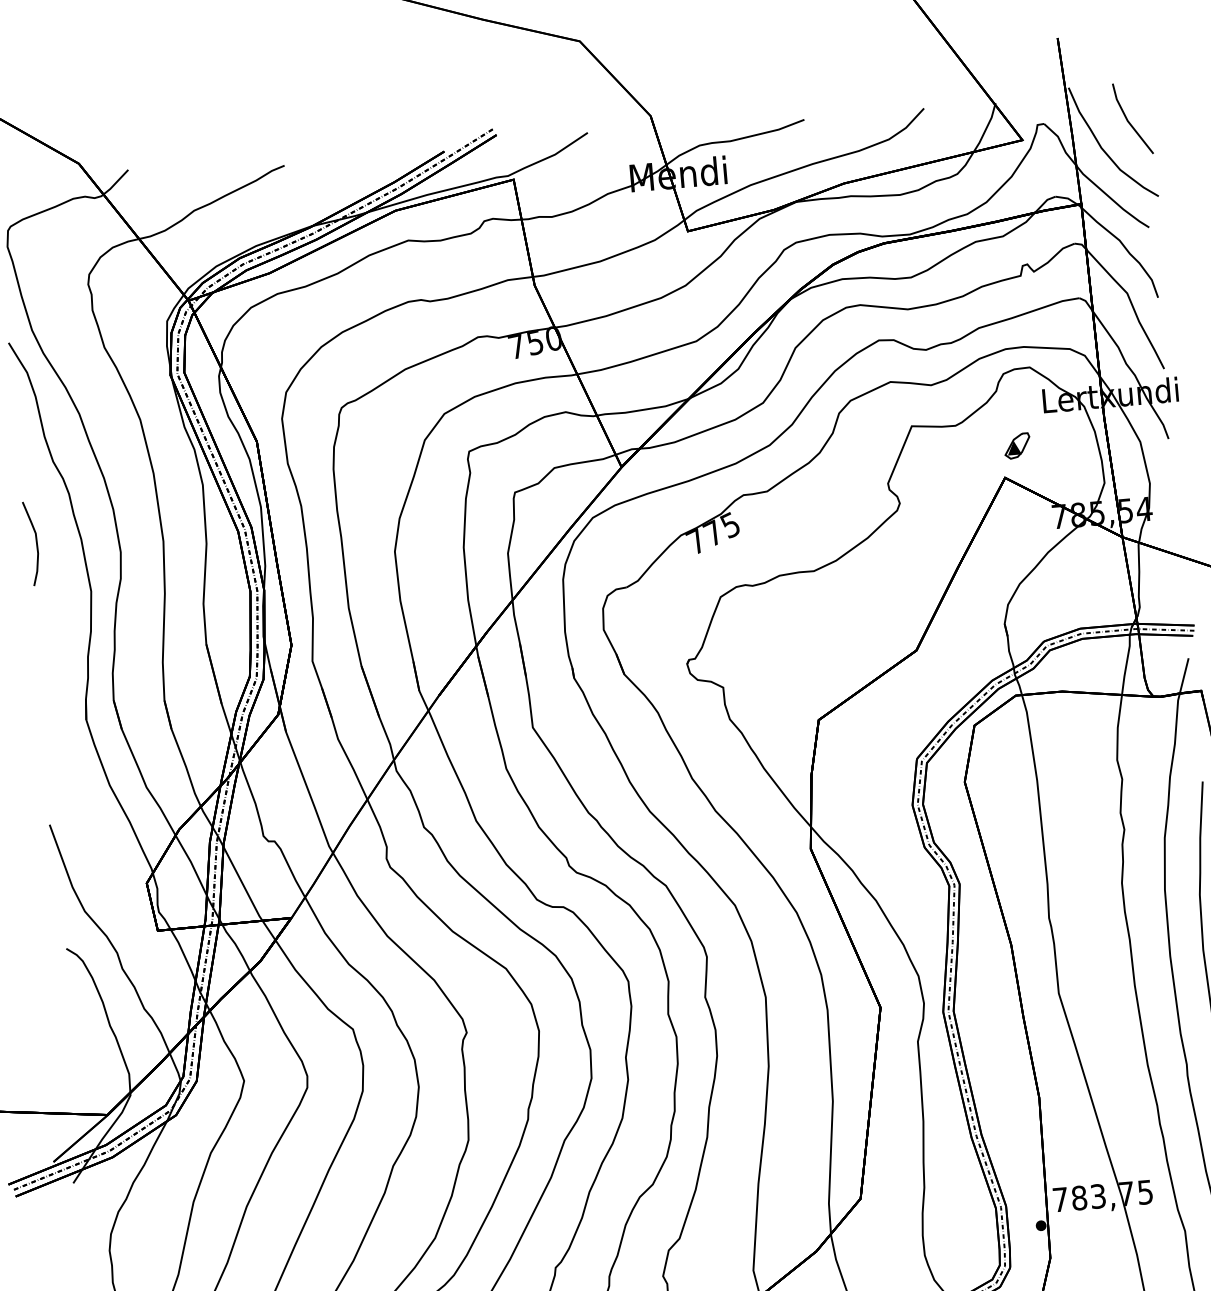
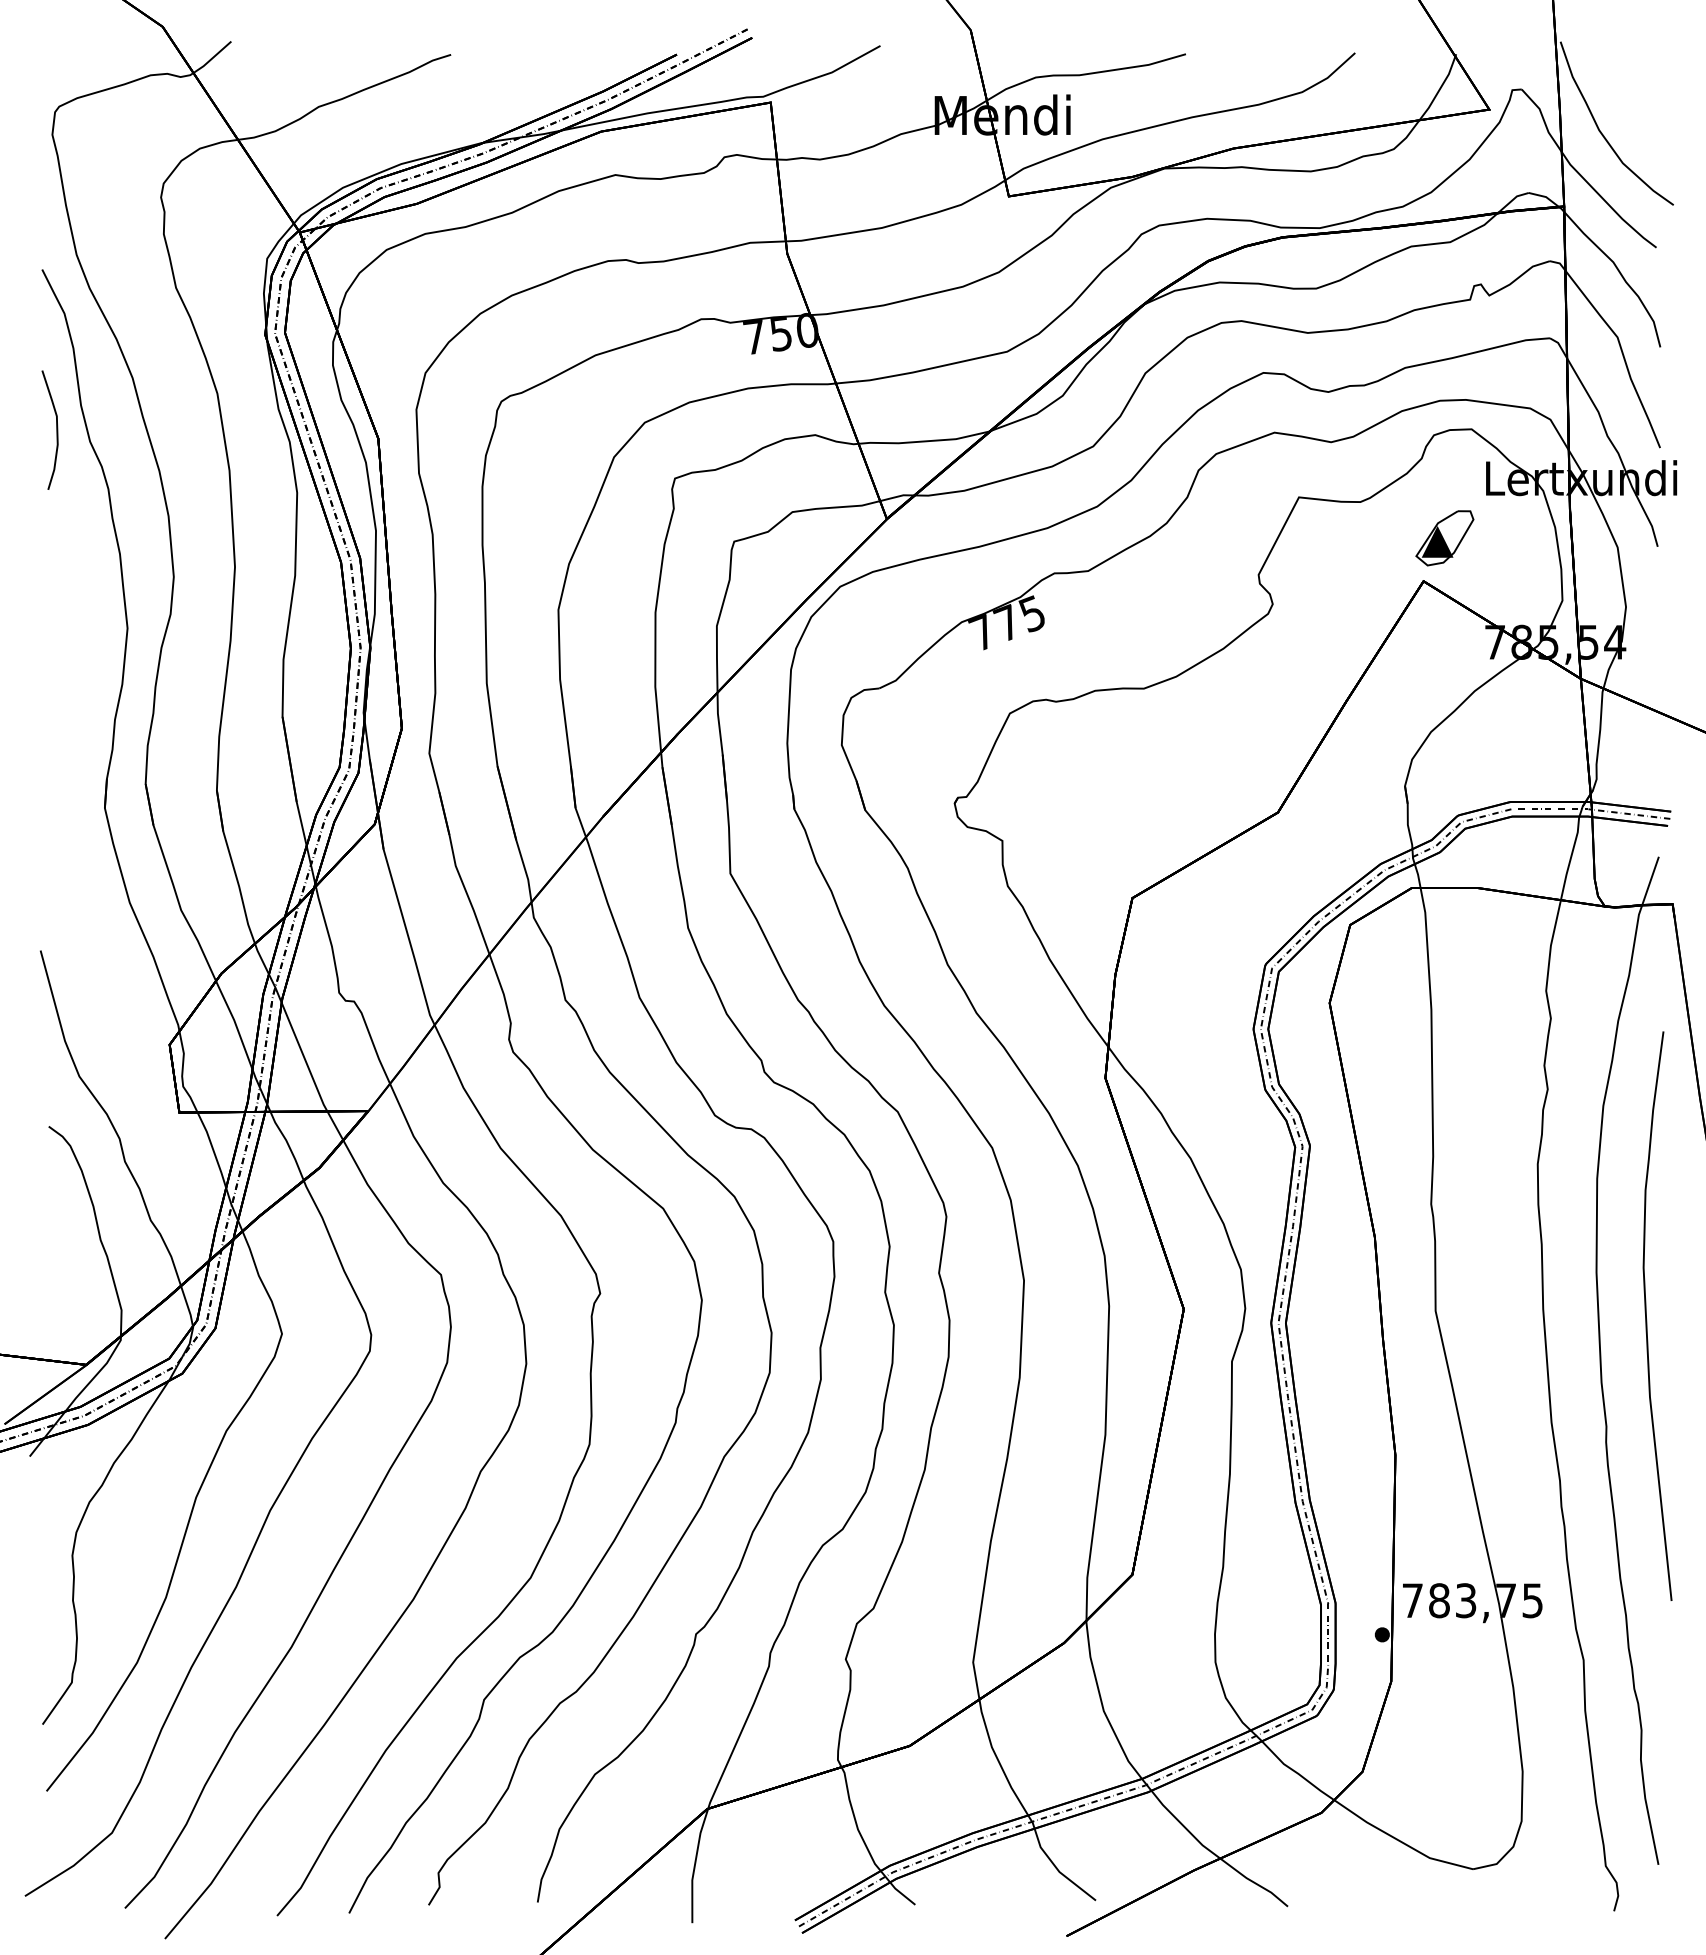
line: (1129, 121) -> (1641, 96), removed
part: (1017, 445) -> (1444, 537), size x1.6
curve: (36, 542) -> (56, 429), moved

